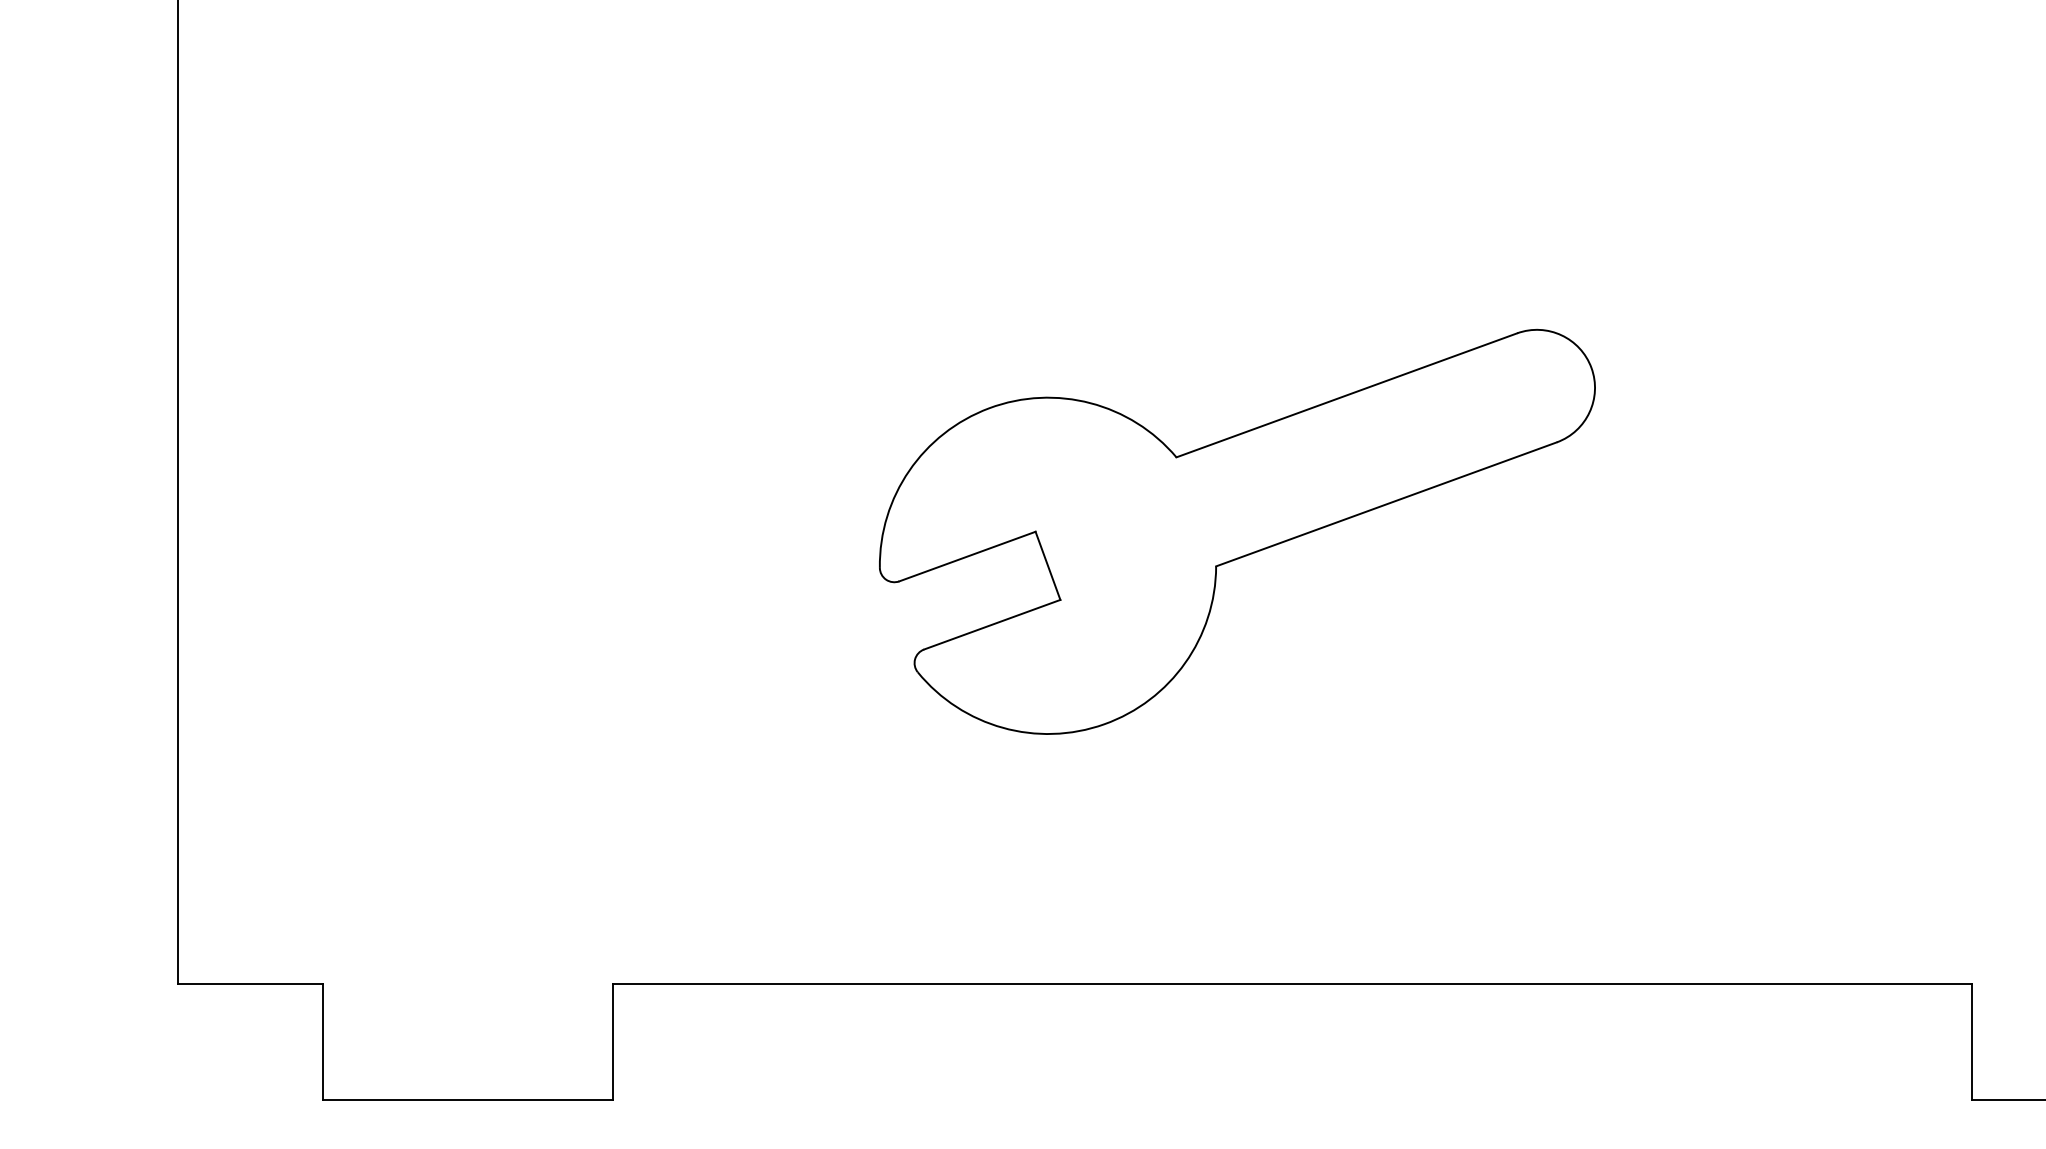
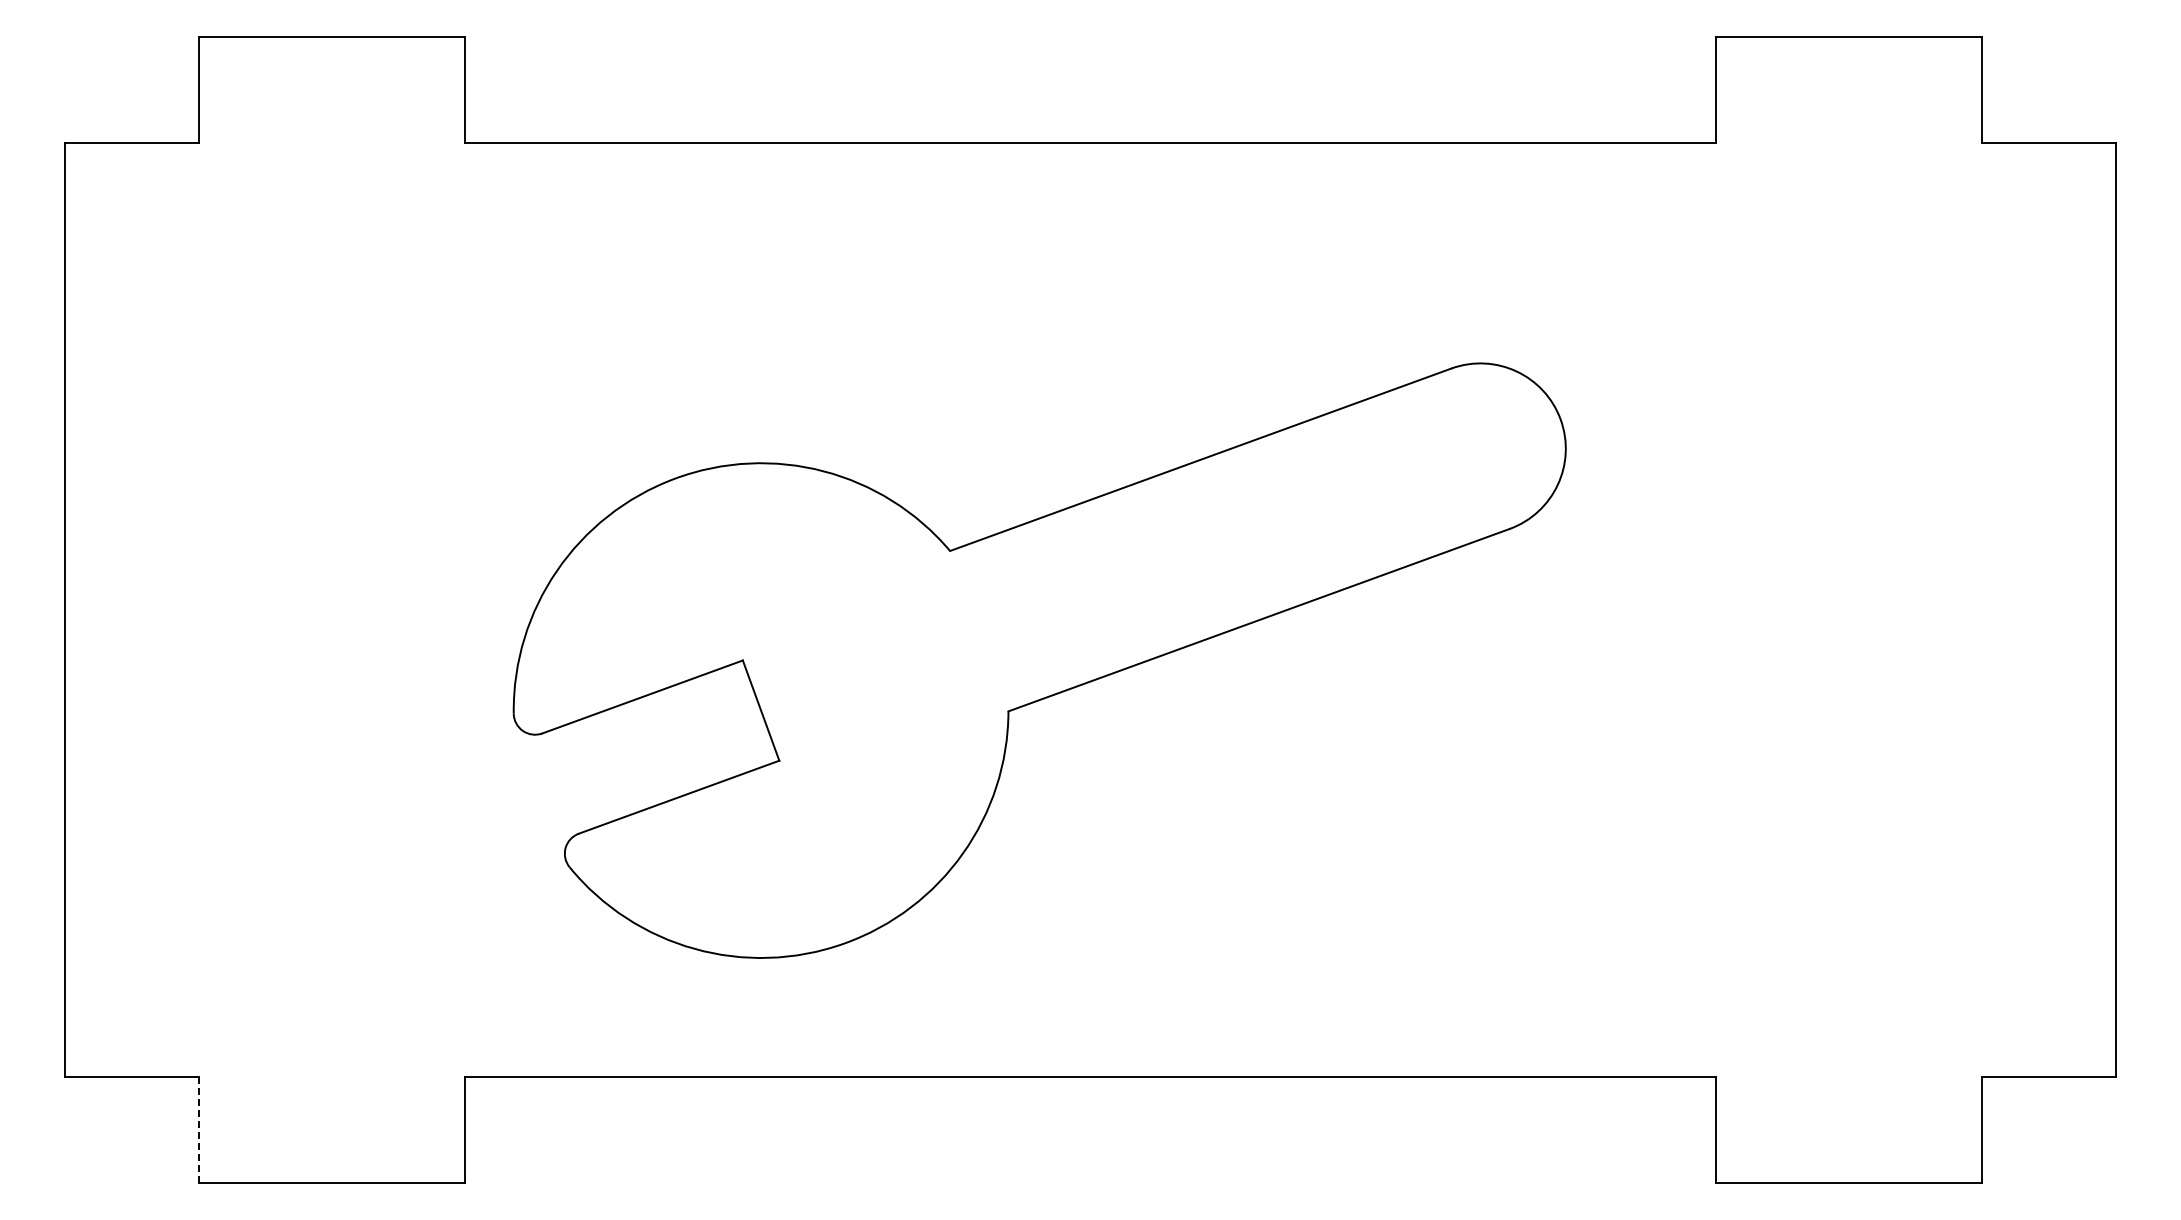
part: (1237, 531) -> (1039, 660), size x1.6
line: (322, 1041) -> (198, 1129), solid -> dashed

